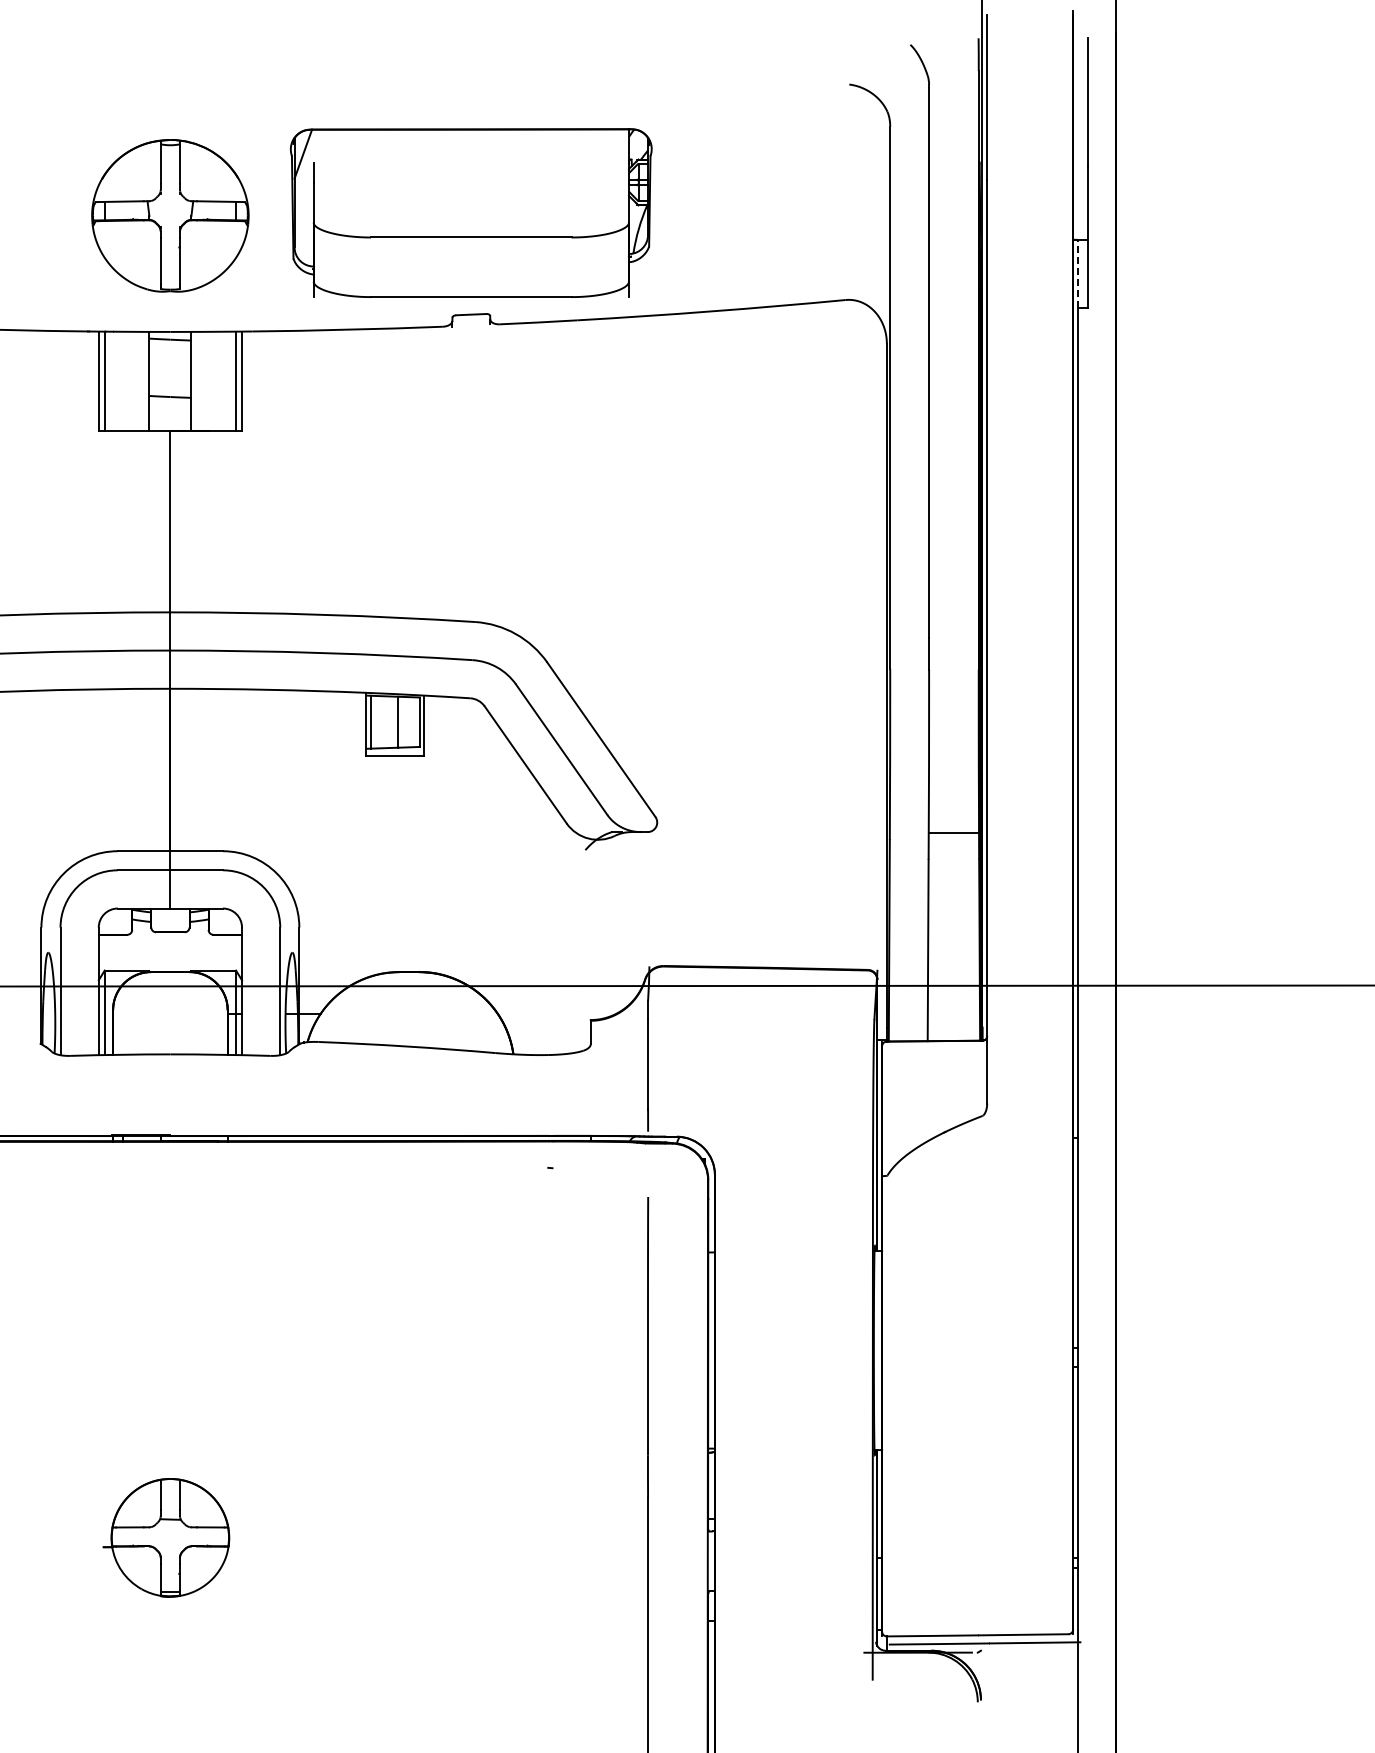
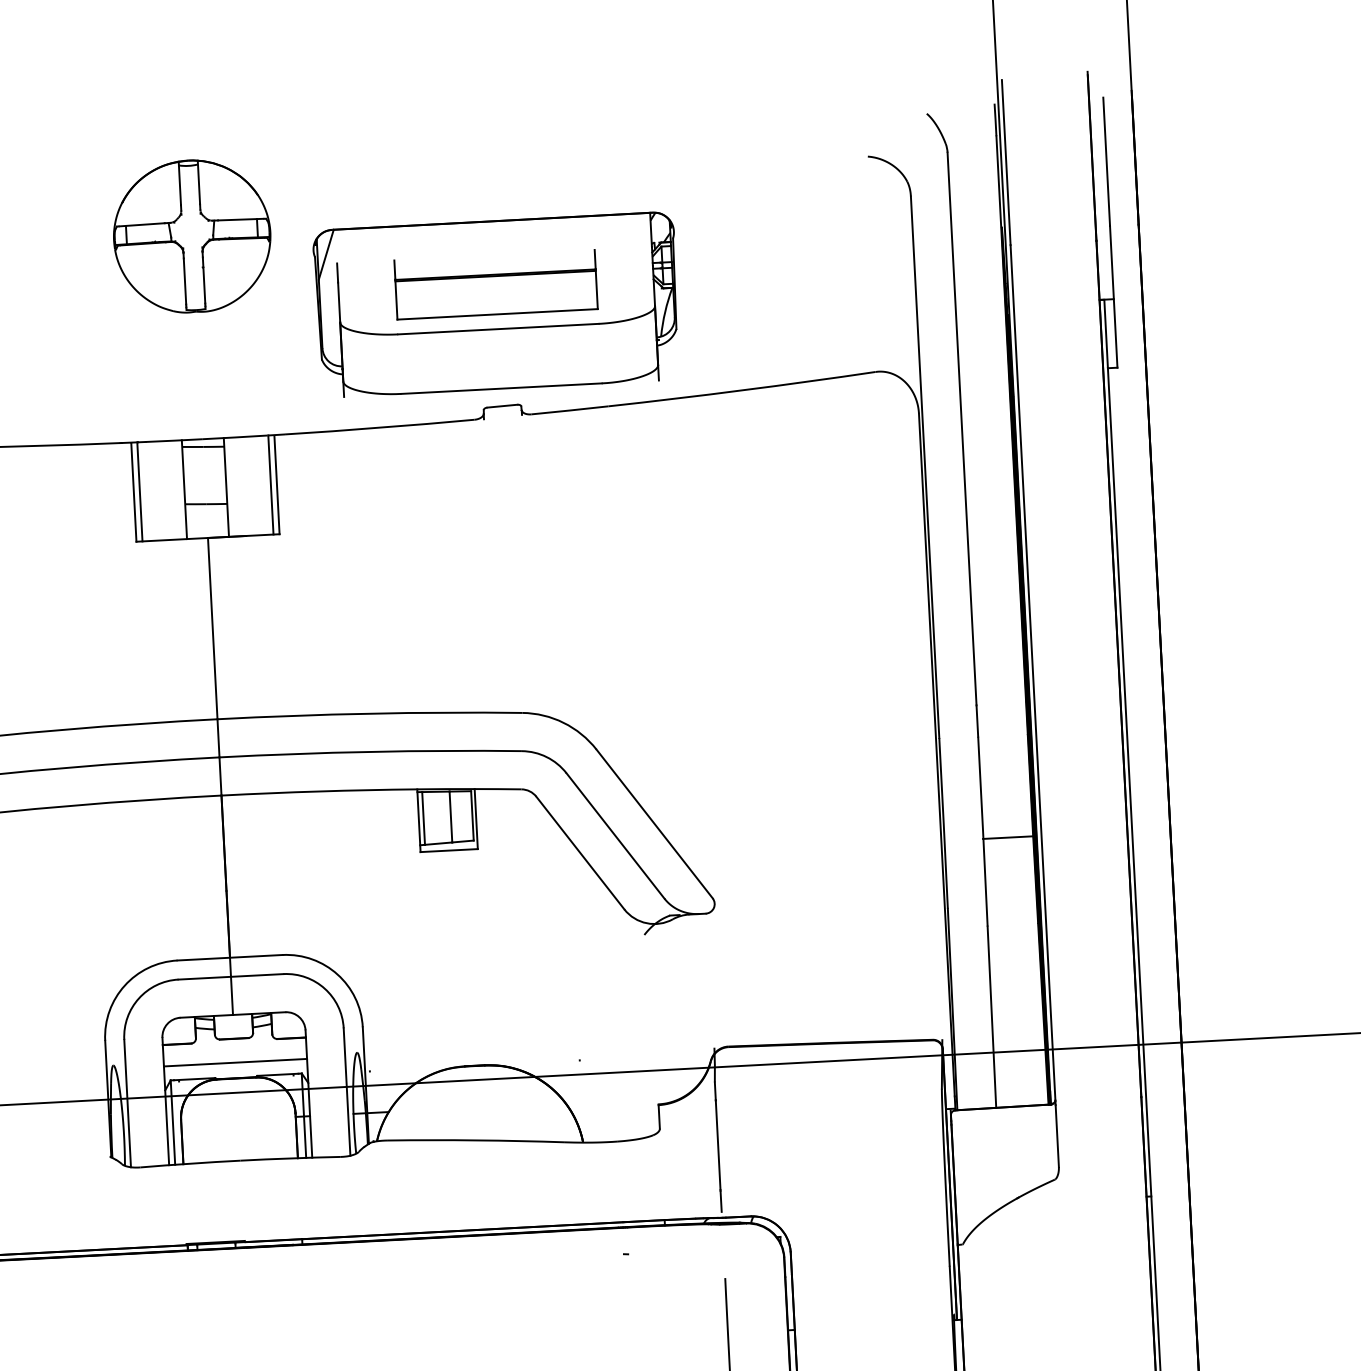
part: (471, 192) -> (496, 284), added
part: (170, 215) -> (192, 236), moved
line: (1077, 273) -> (1105, 333), dashed -> solid
line: (953, 832) -> (1007, 837), moved
line: (170, 956) -> (235, 1062), added

